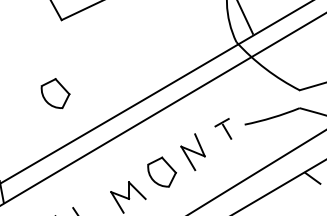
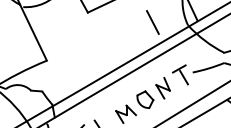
line: (174, 37) -> (152, 22), added
part: (55, 93) -> (84, 54), removed
part: (223, 128) -> (180, 74), size x1.67

